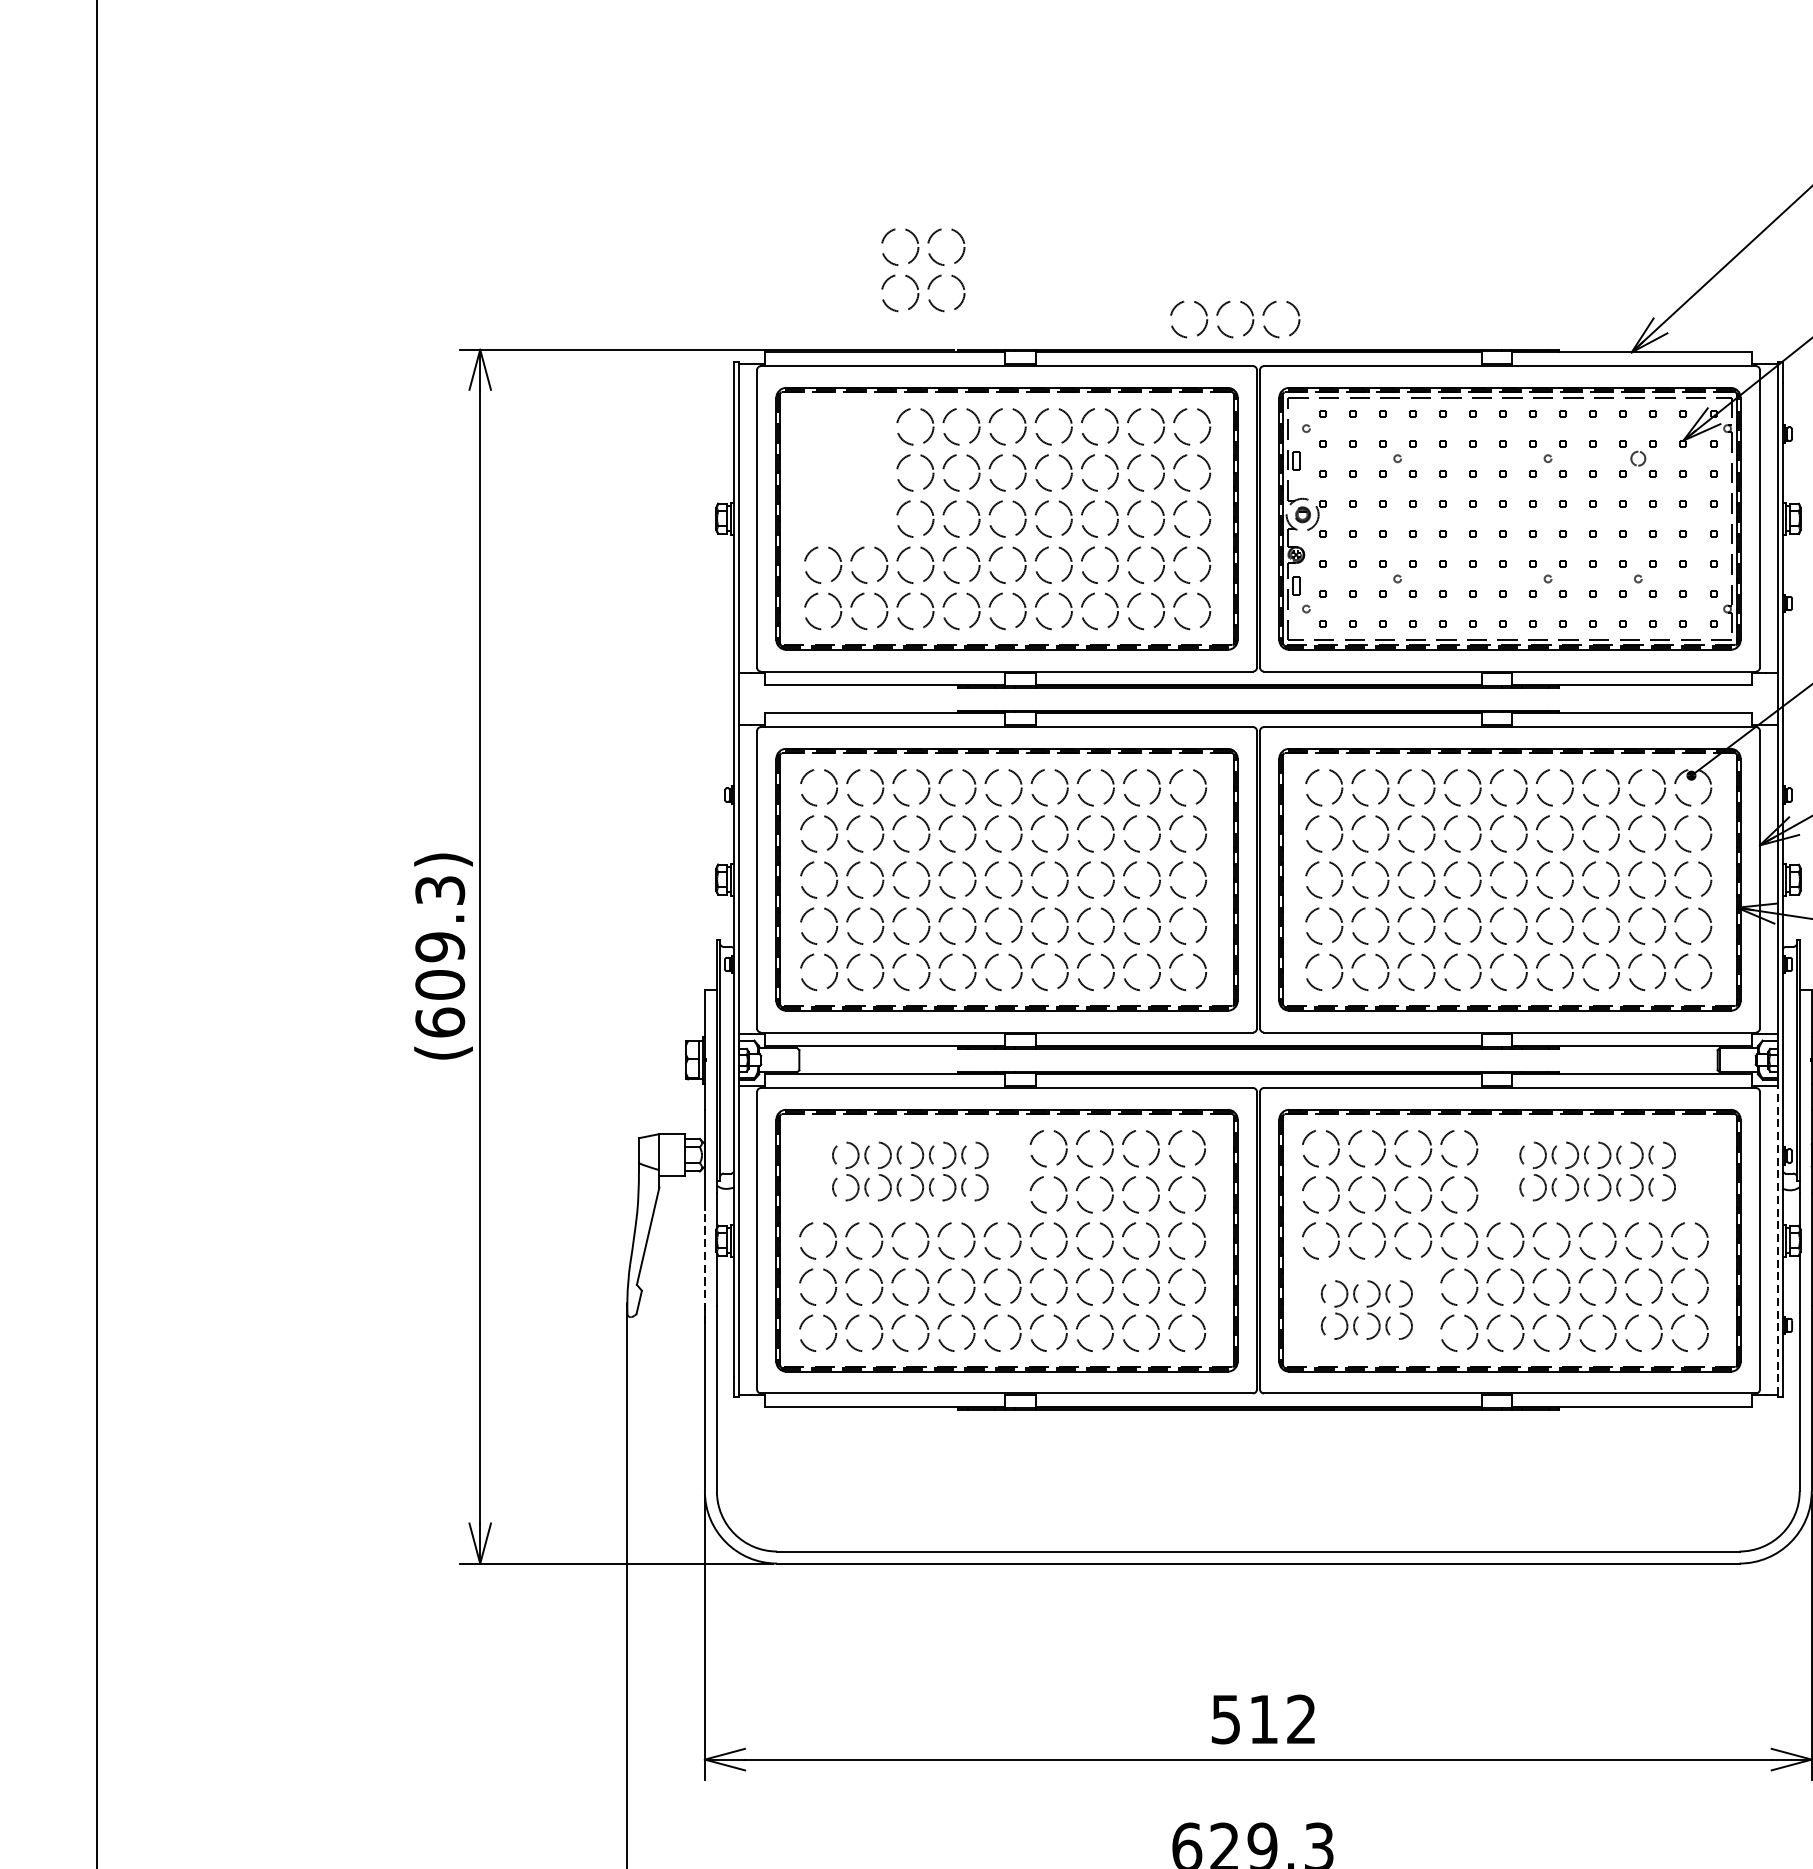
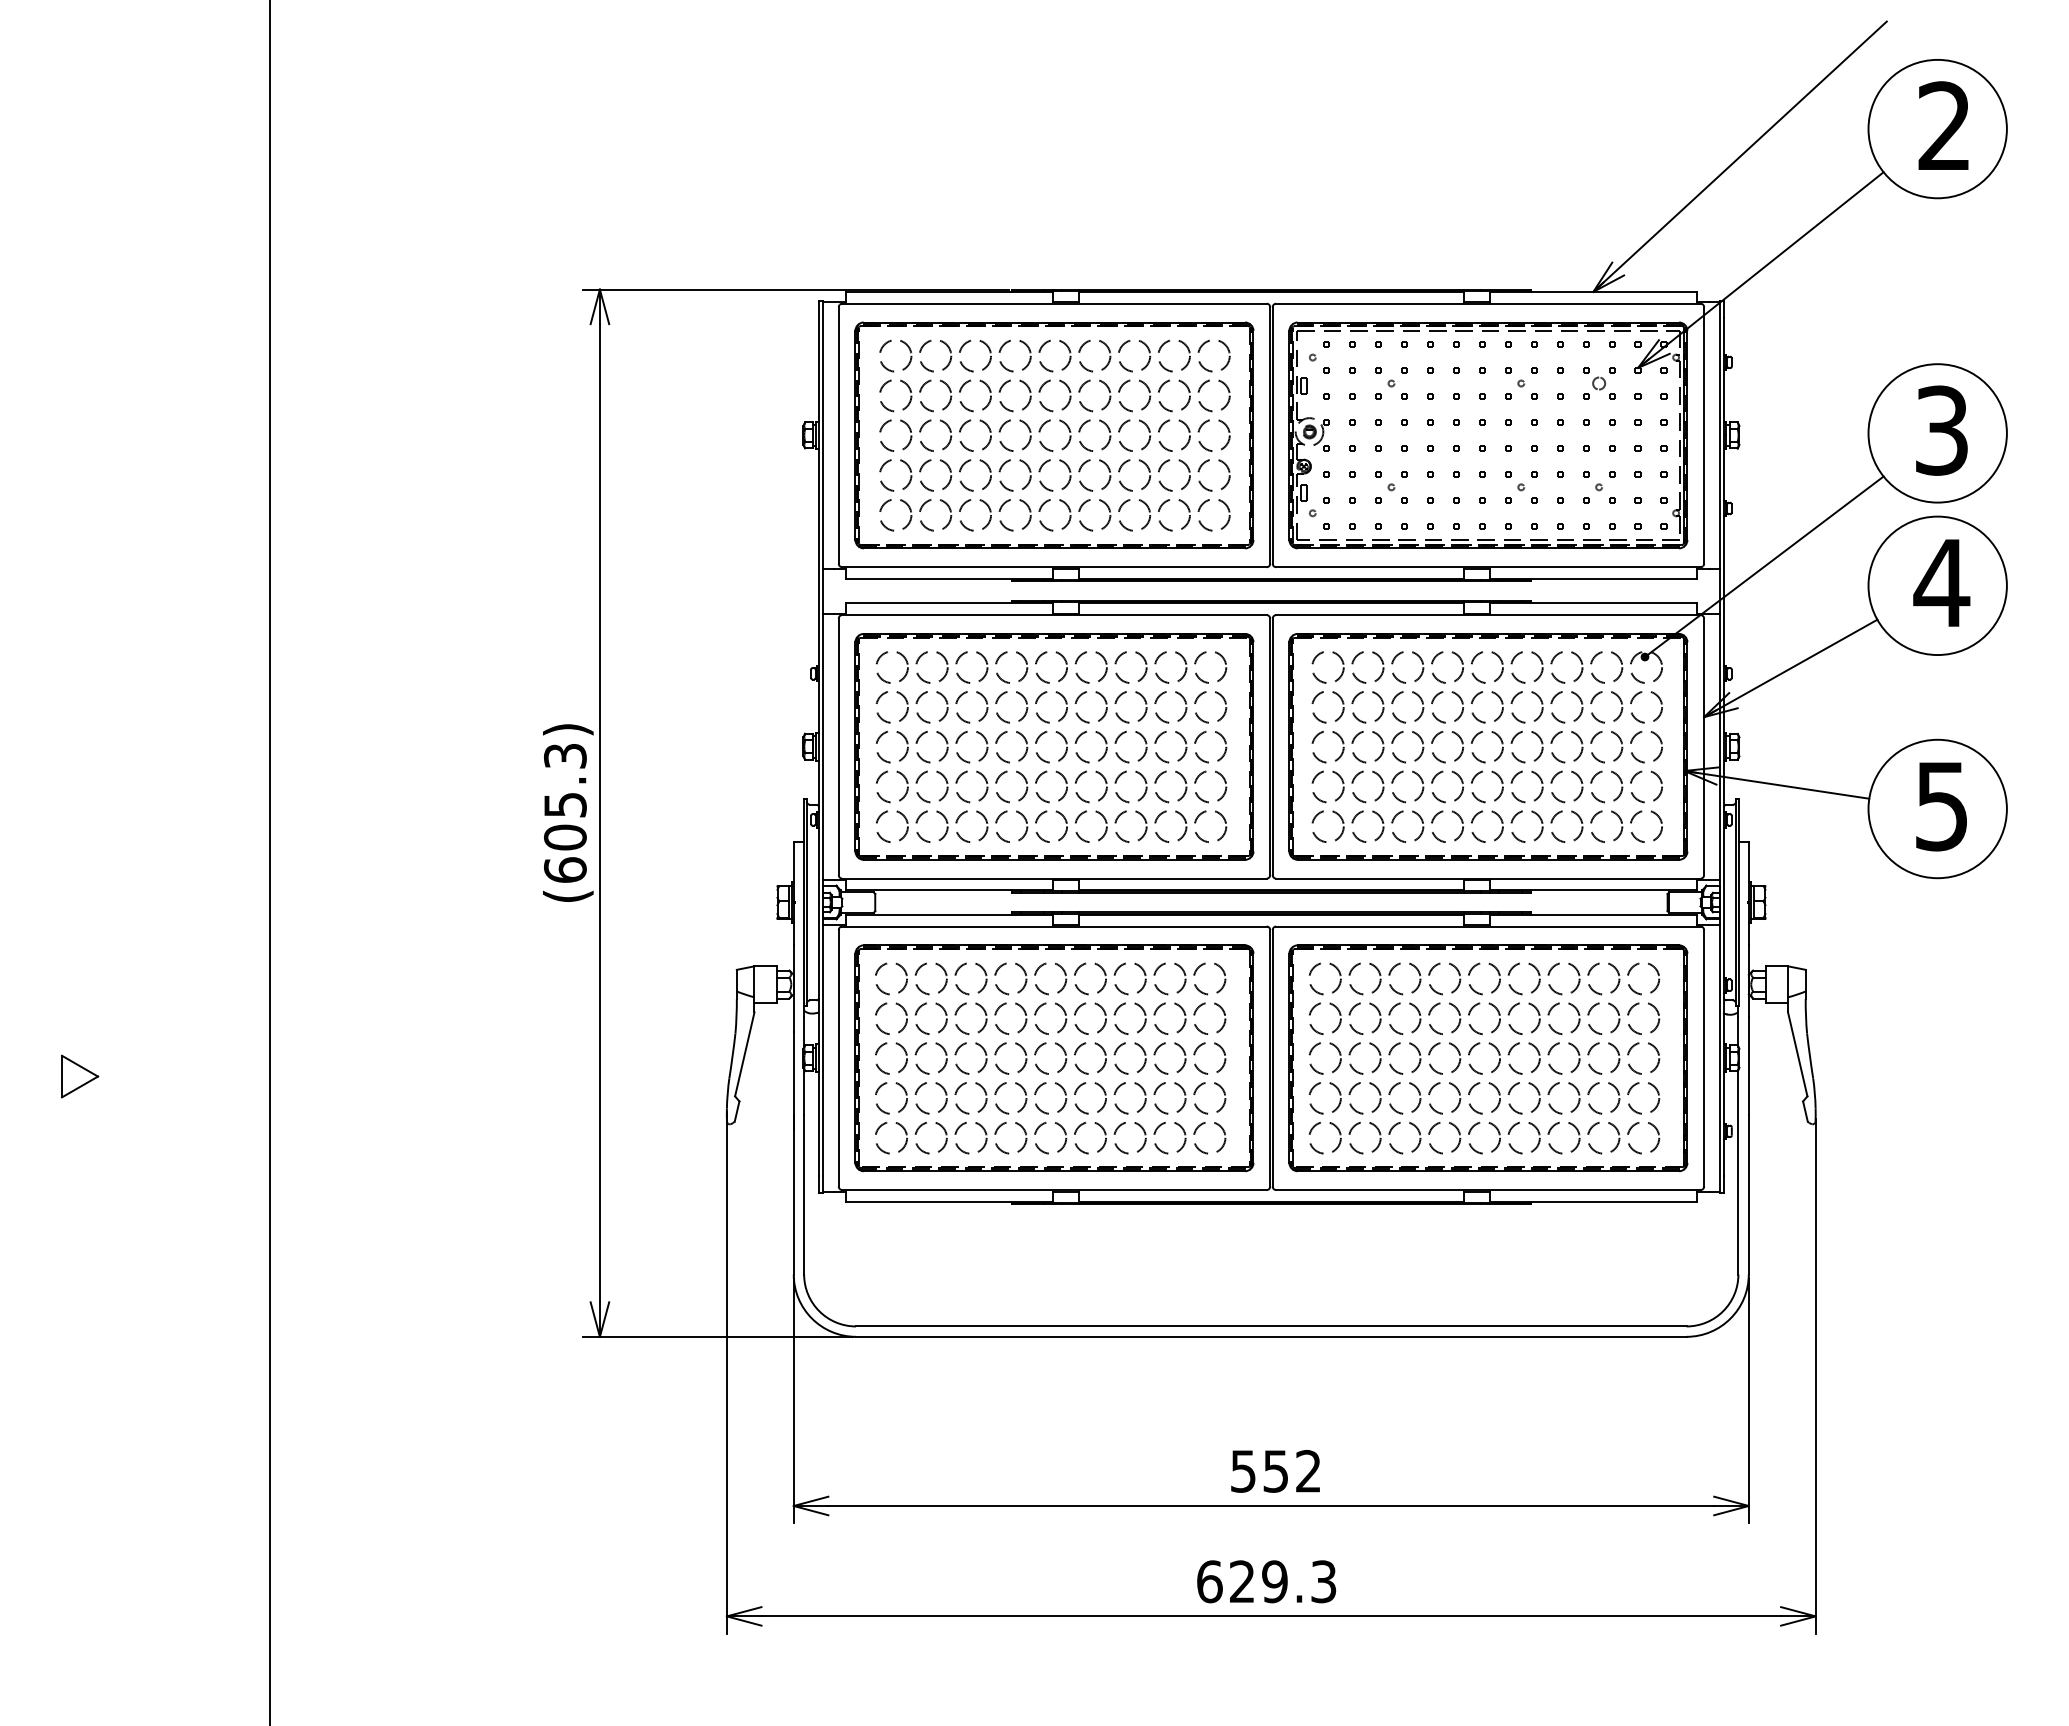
part: (931, 260) -> (989, 212), removed
part: (1251, 321) -> (1265, 265), removed
part: (845, 472) -> (915, 395), added
text: (440, 946) -> (565, 804), (609.3) -> (605.3)
part: (910, 1171) -> (971, 998), size x1.43
part: (1598, 1171) -> (1564, 998), size x1.43
line: (1777, 1239) -> (1719, 1057), dashed -> solid
line: (704, 1267) -> (793, 1081), dashed -> solid
part: (1366, 1310) -> (1364, 1118), size x1.43
text: (1263, 1719) -> (1275, 1471), 512 -> 552

